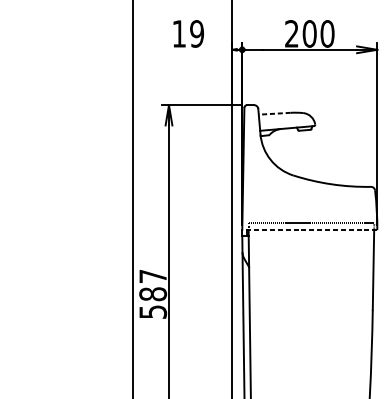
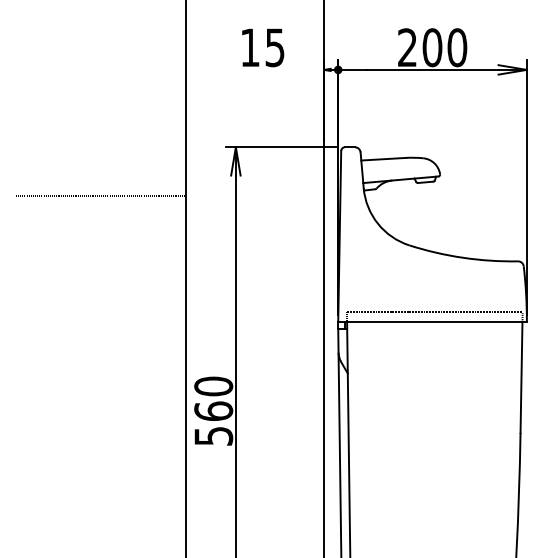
text: (196, 33) -> (274, 47), 19 -> 15
line: (274, 113) -> (383, 159), dashed -> solid
line: (72, 140) -> (100, 196), added
line: (309, 229) -> (432, 321), dashed -> solid
text: (152, 285) -> (213, 398), 587 -> 560

